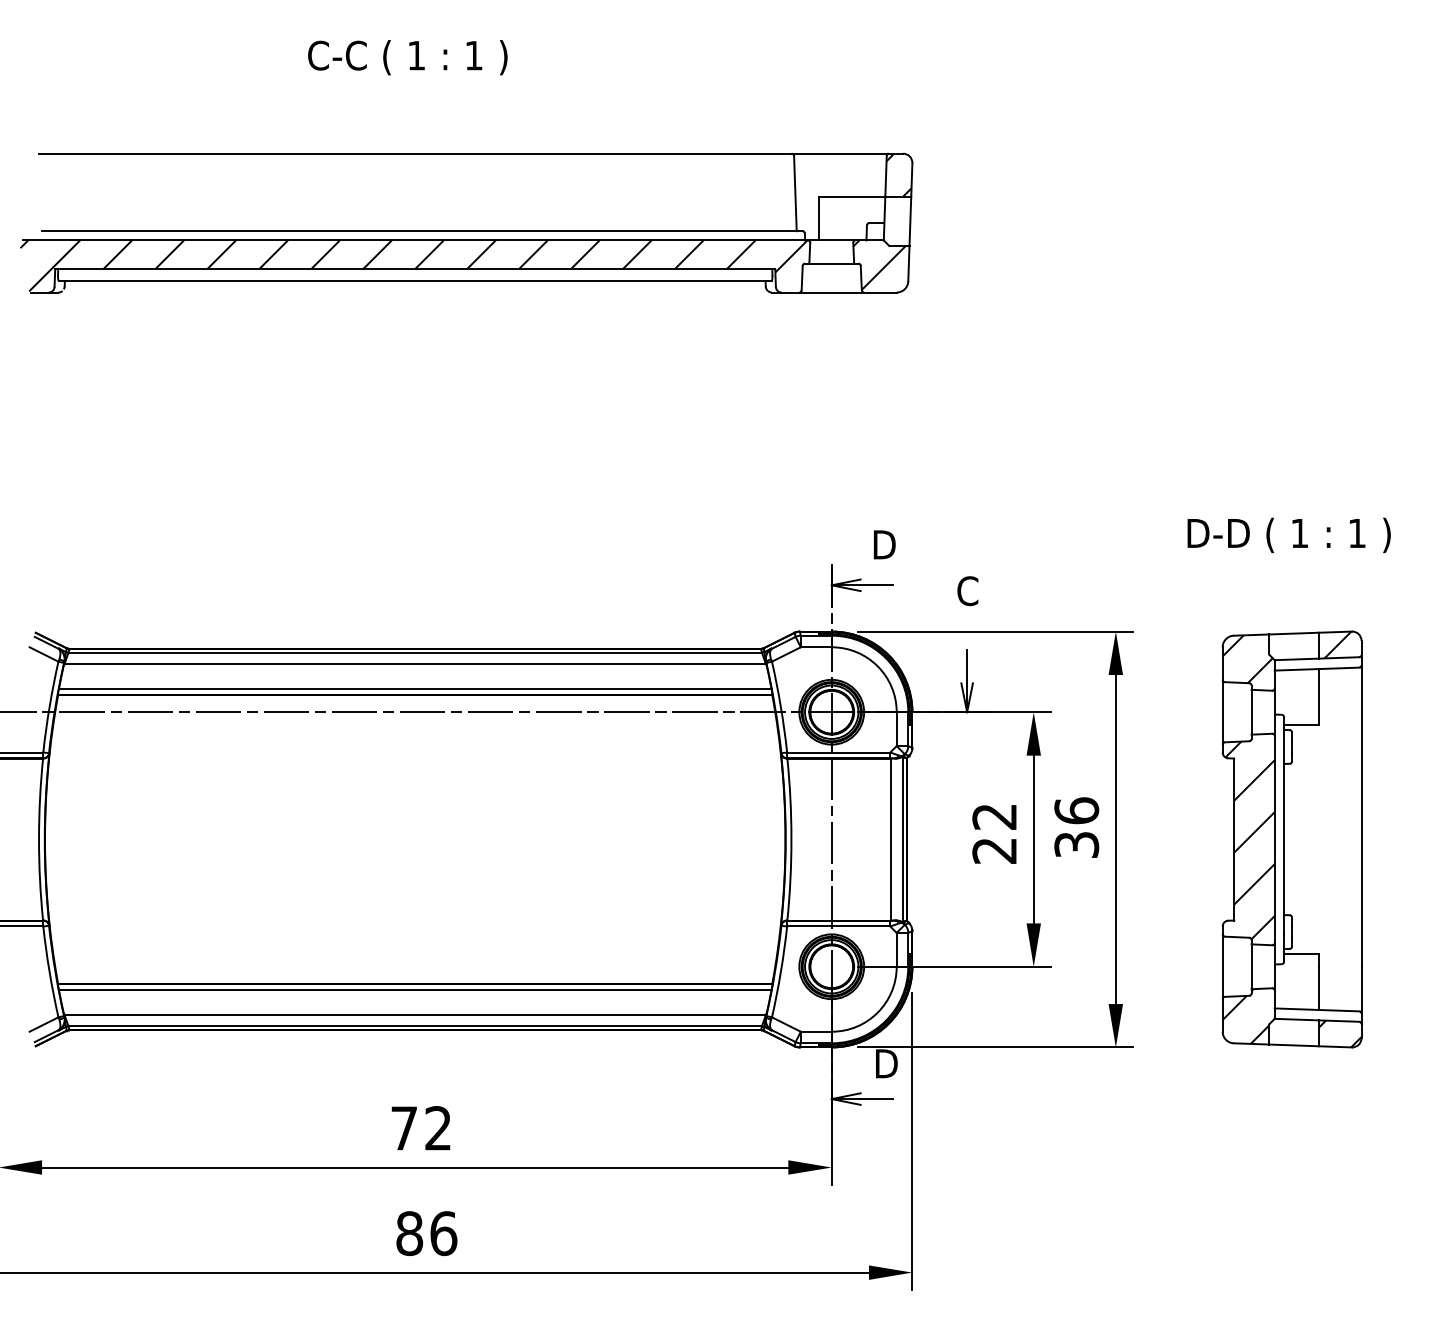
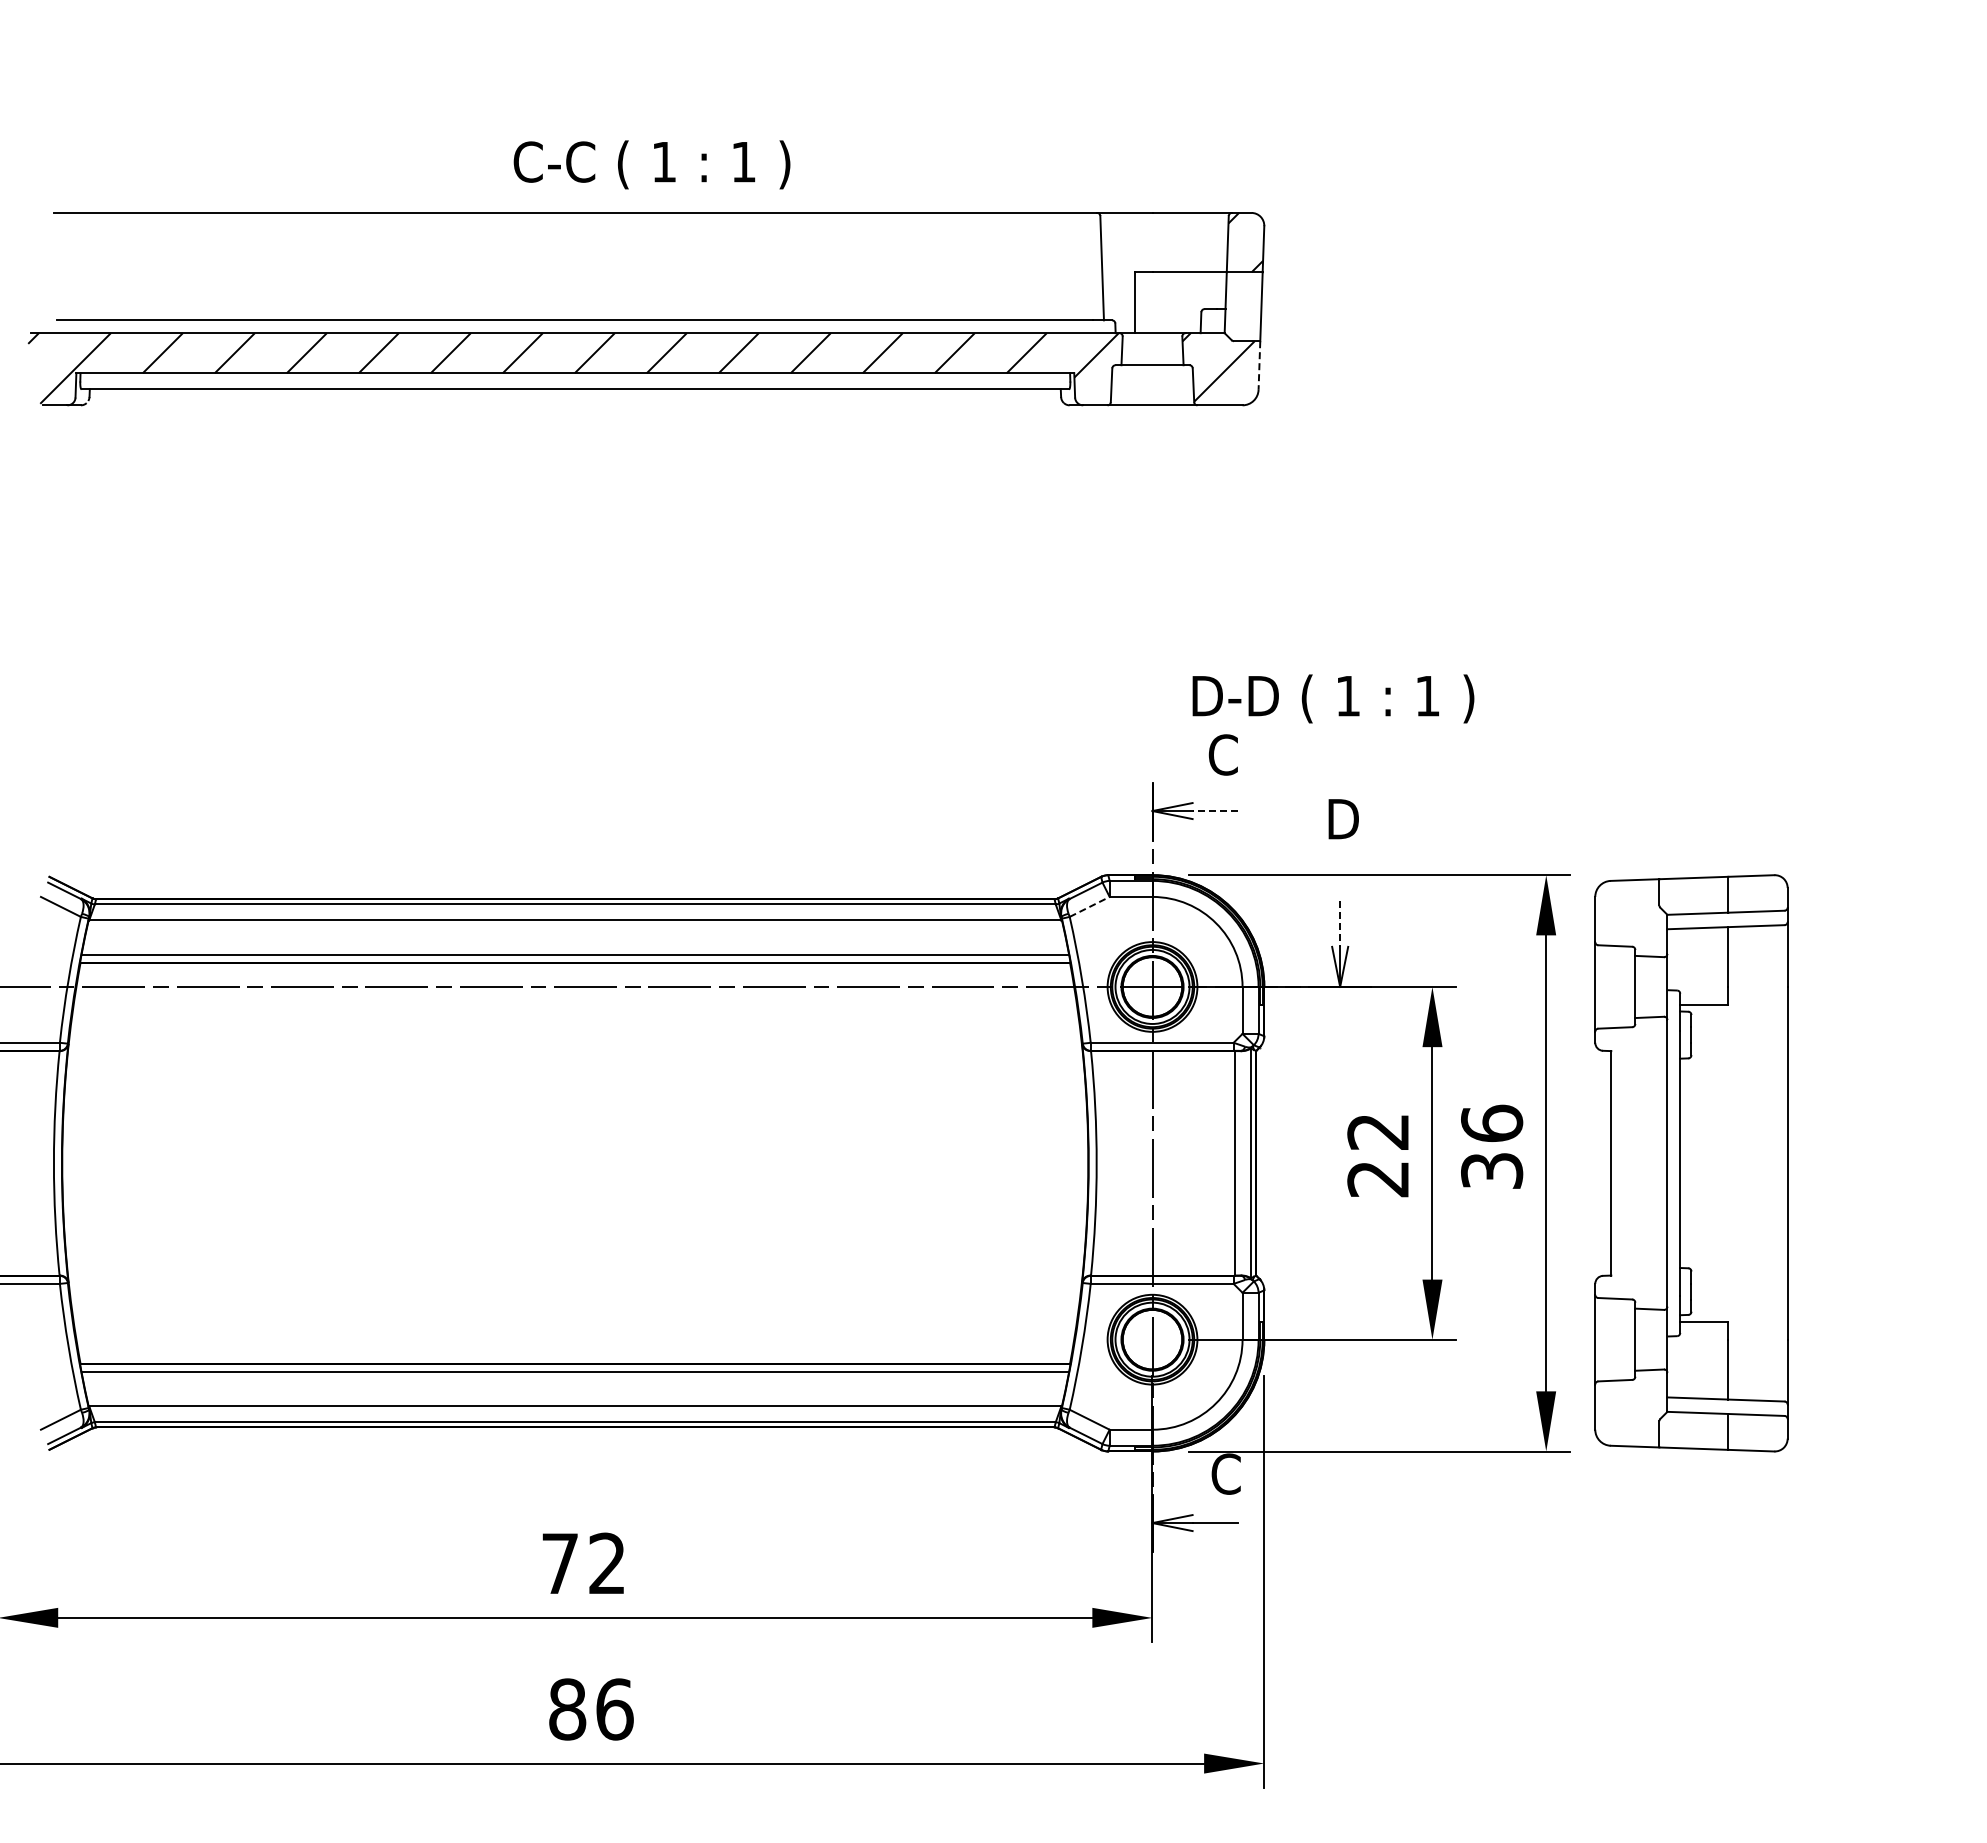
text: (407, 57) -> (651, 164), moved
line: (908, 264) -> (1259, 366), solid -> dashed
text: (1289, 535) -> (1333, 698), moved
text: (883, 544) -> (1224, 754), D -> C
line: (876, 585) -> (1214, 811), solid -> dashed
text: (968, 590) -> (1342, 818), C -> D
line: (786, 654) -> (1090, 906), solid -> dashed
line: (967, 666) -> (1340, 923), solid -> dashed
part: (1292, 839) -> (1691, 1163), moved
text: (885, 1063) -> (1227, 1473), D -> C

